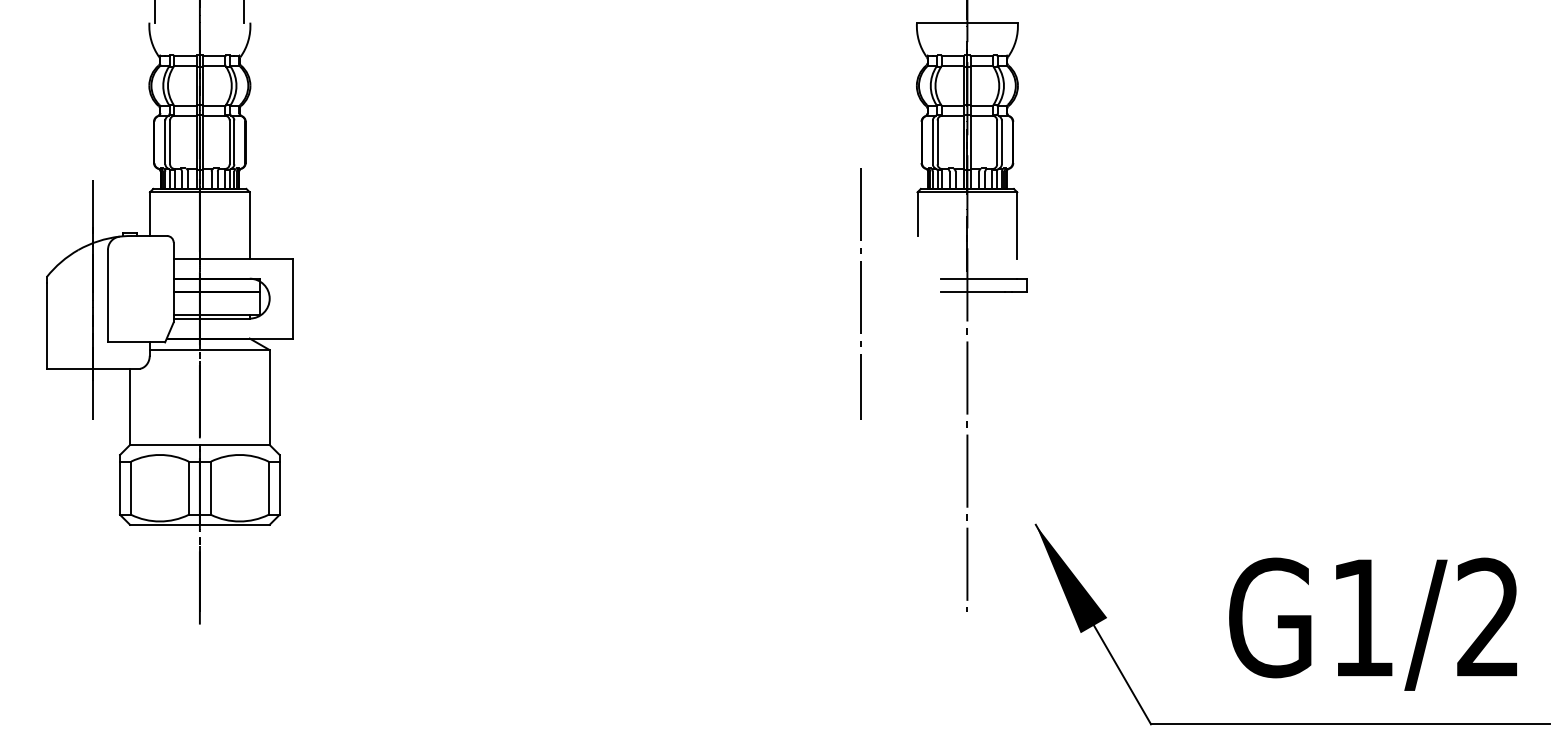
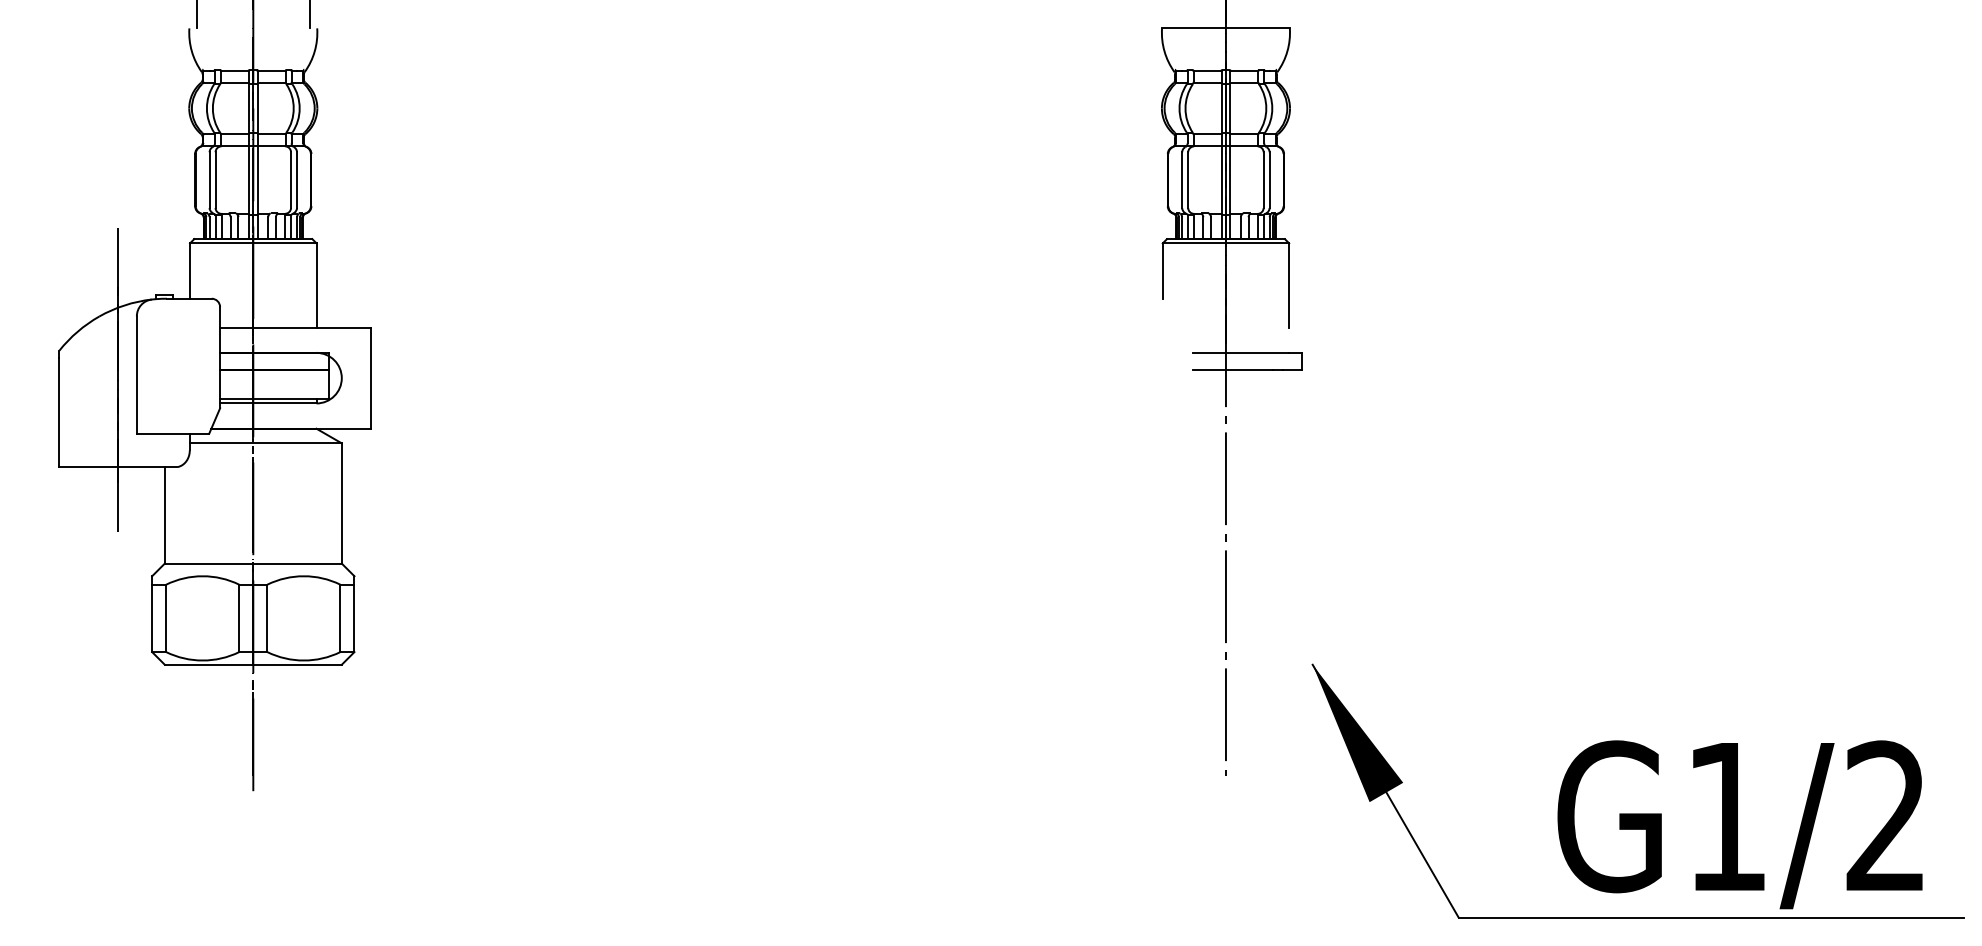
line: (861, 293) -> (1091, 371), removed
text: (1372, 624) -> (1739, 824), moved

